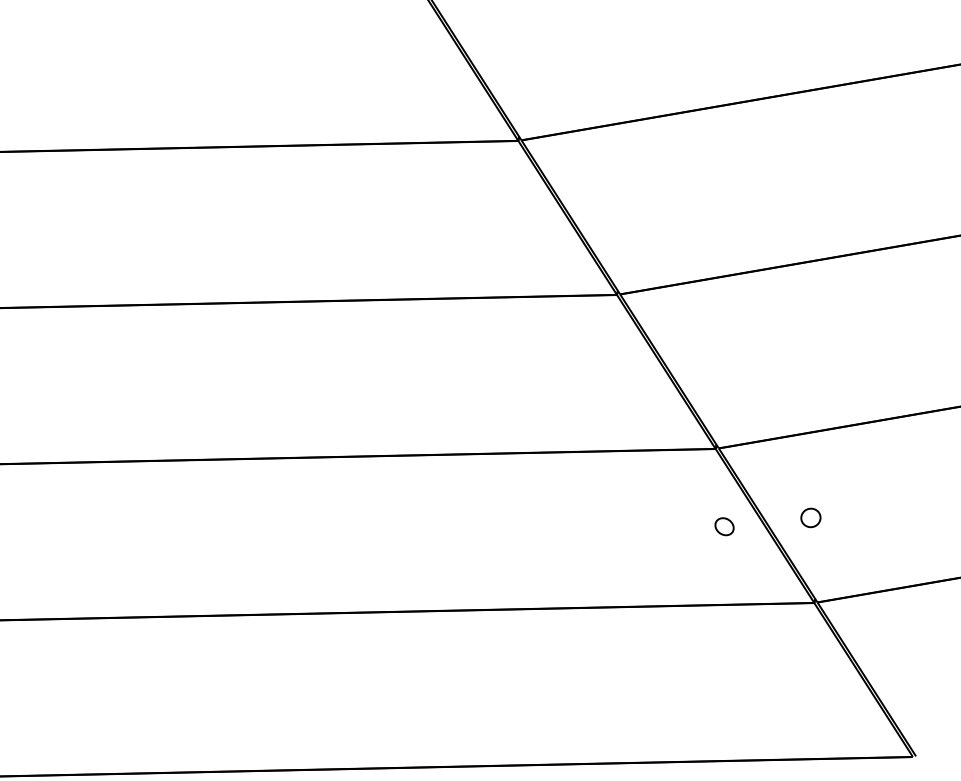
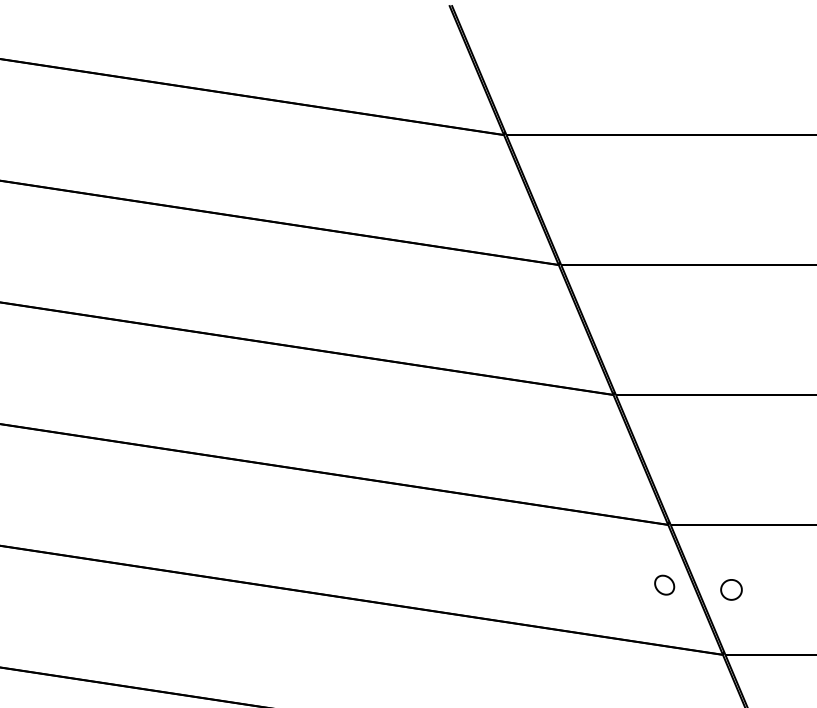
part: (810, 517) -> (731, 589), size x1.4
part: (724, 525) -> (664, 584), size x1.4

